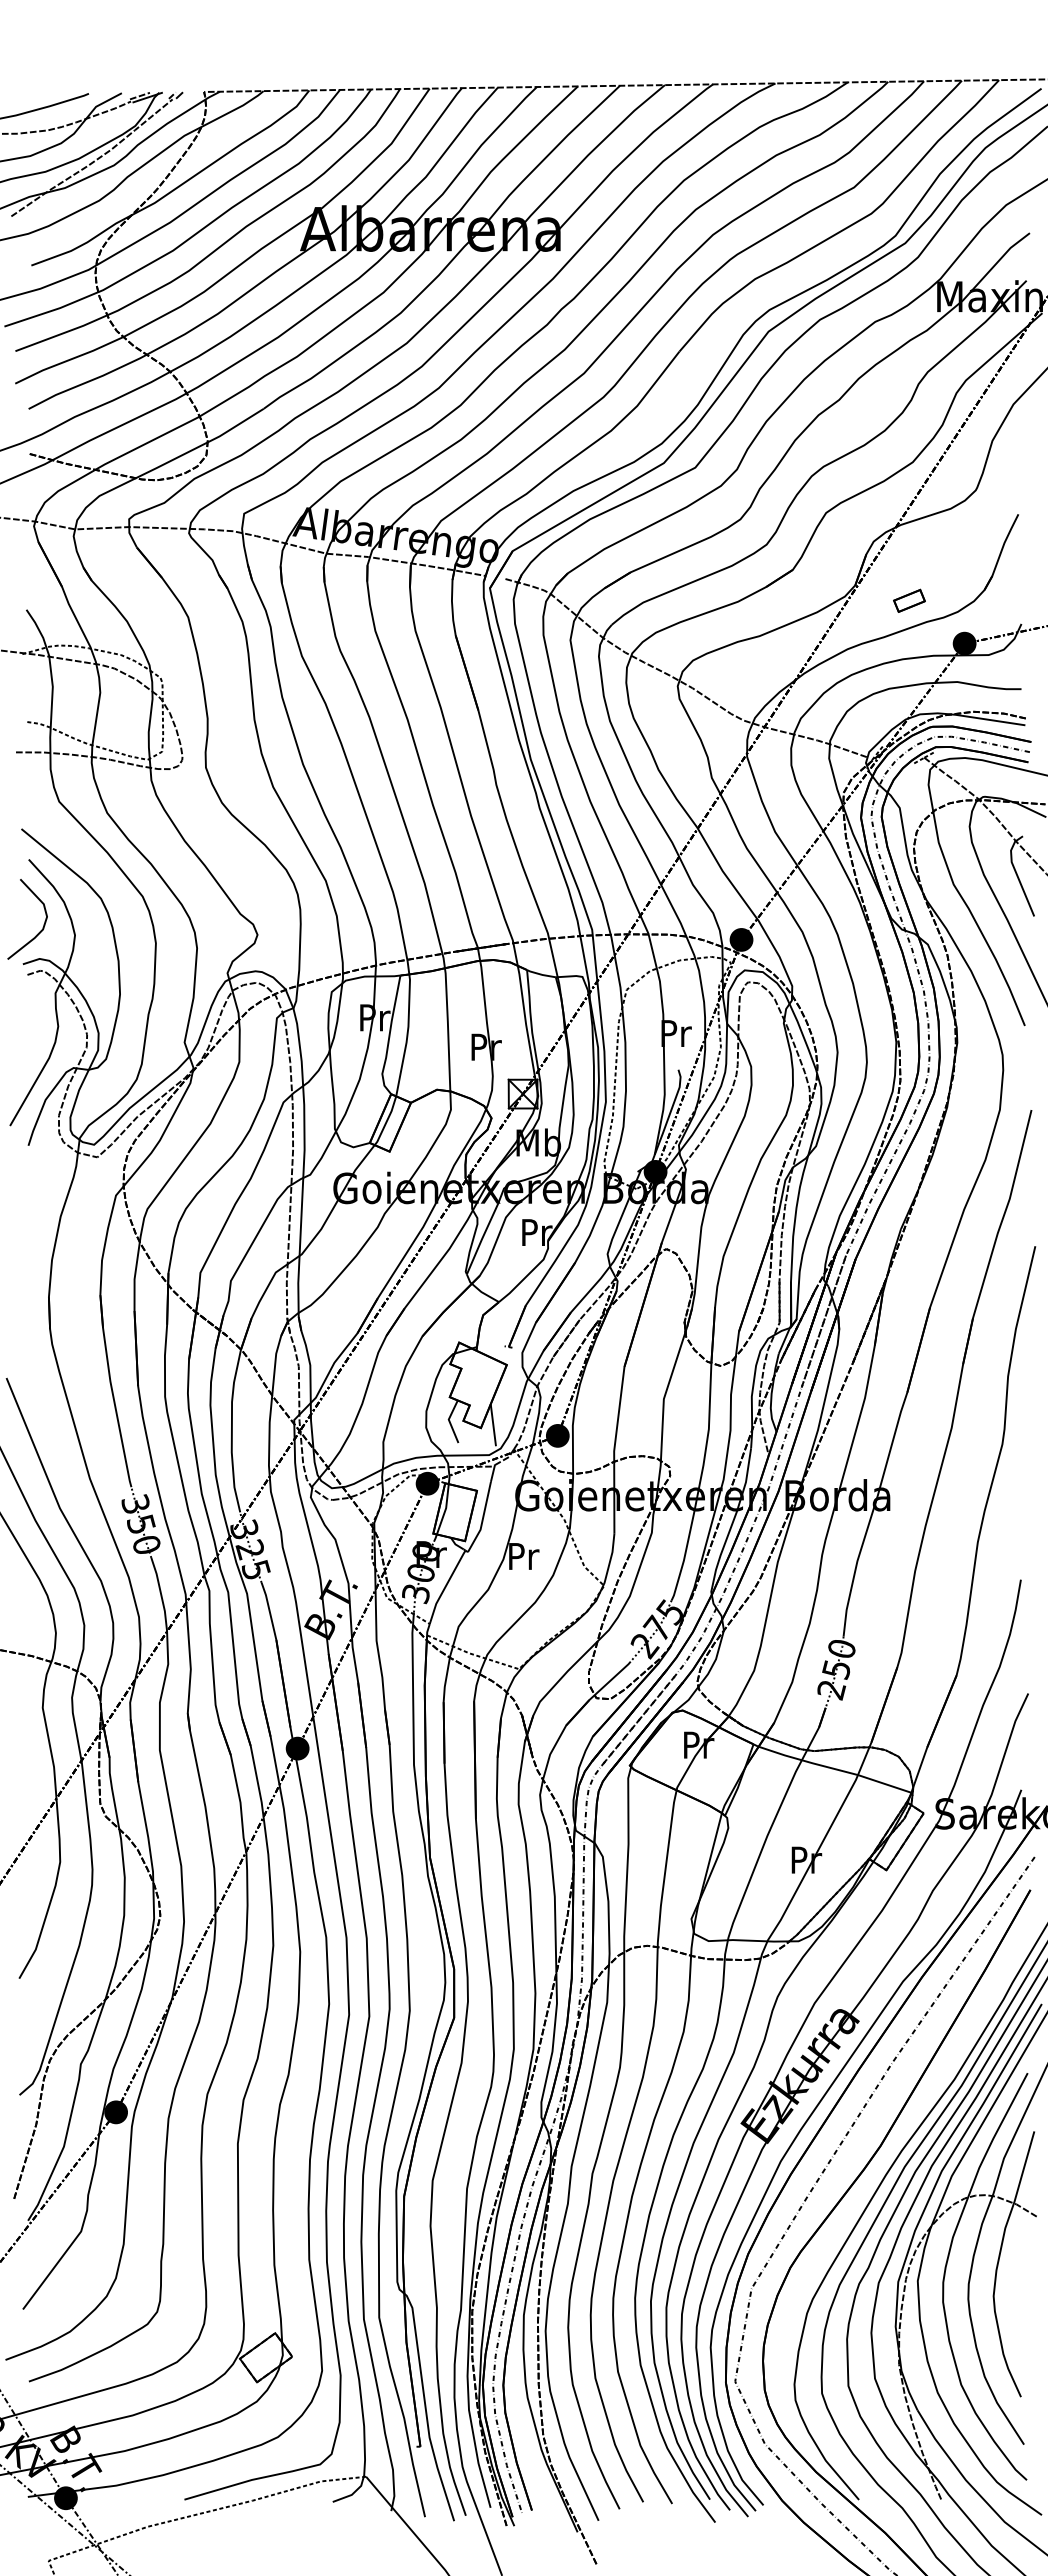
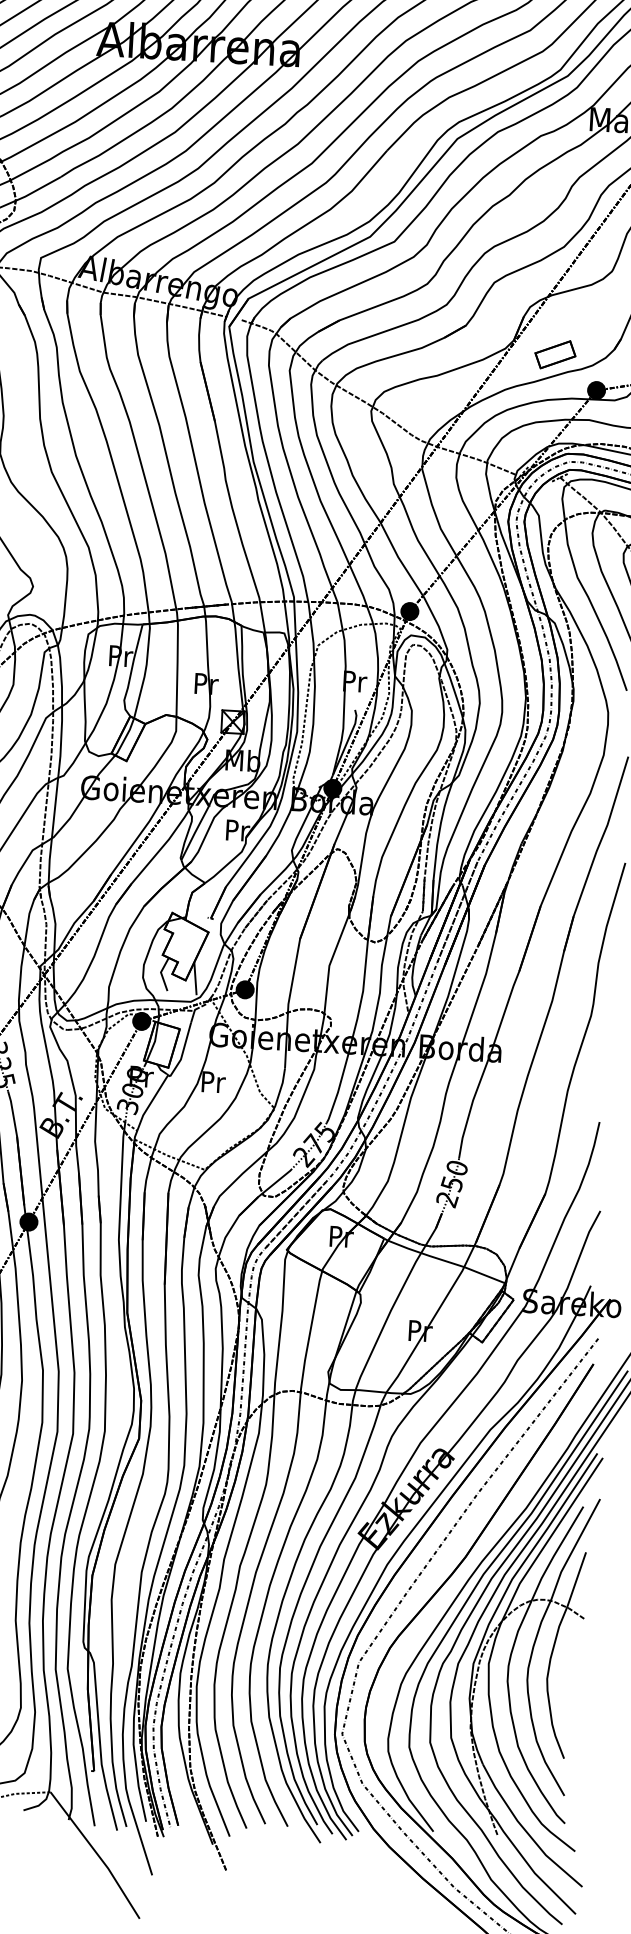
part: (909, 600) -> (555, 354), size x1.67

